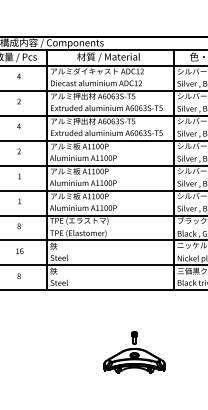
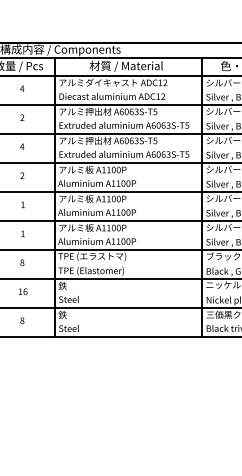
part: (134, 352) -> (156, 409), removed

